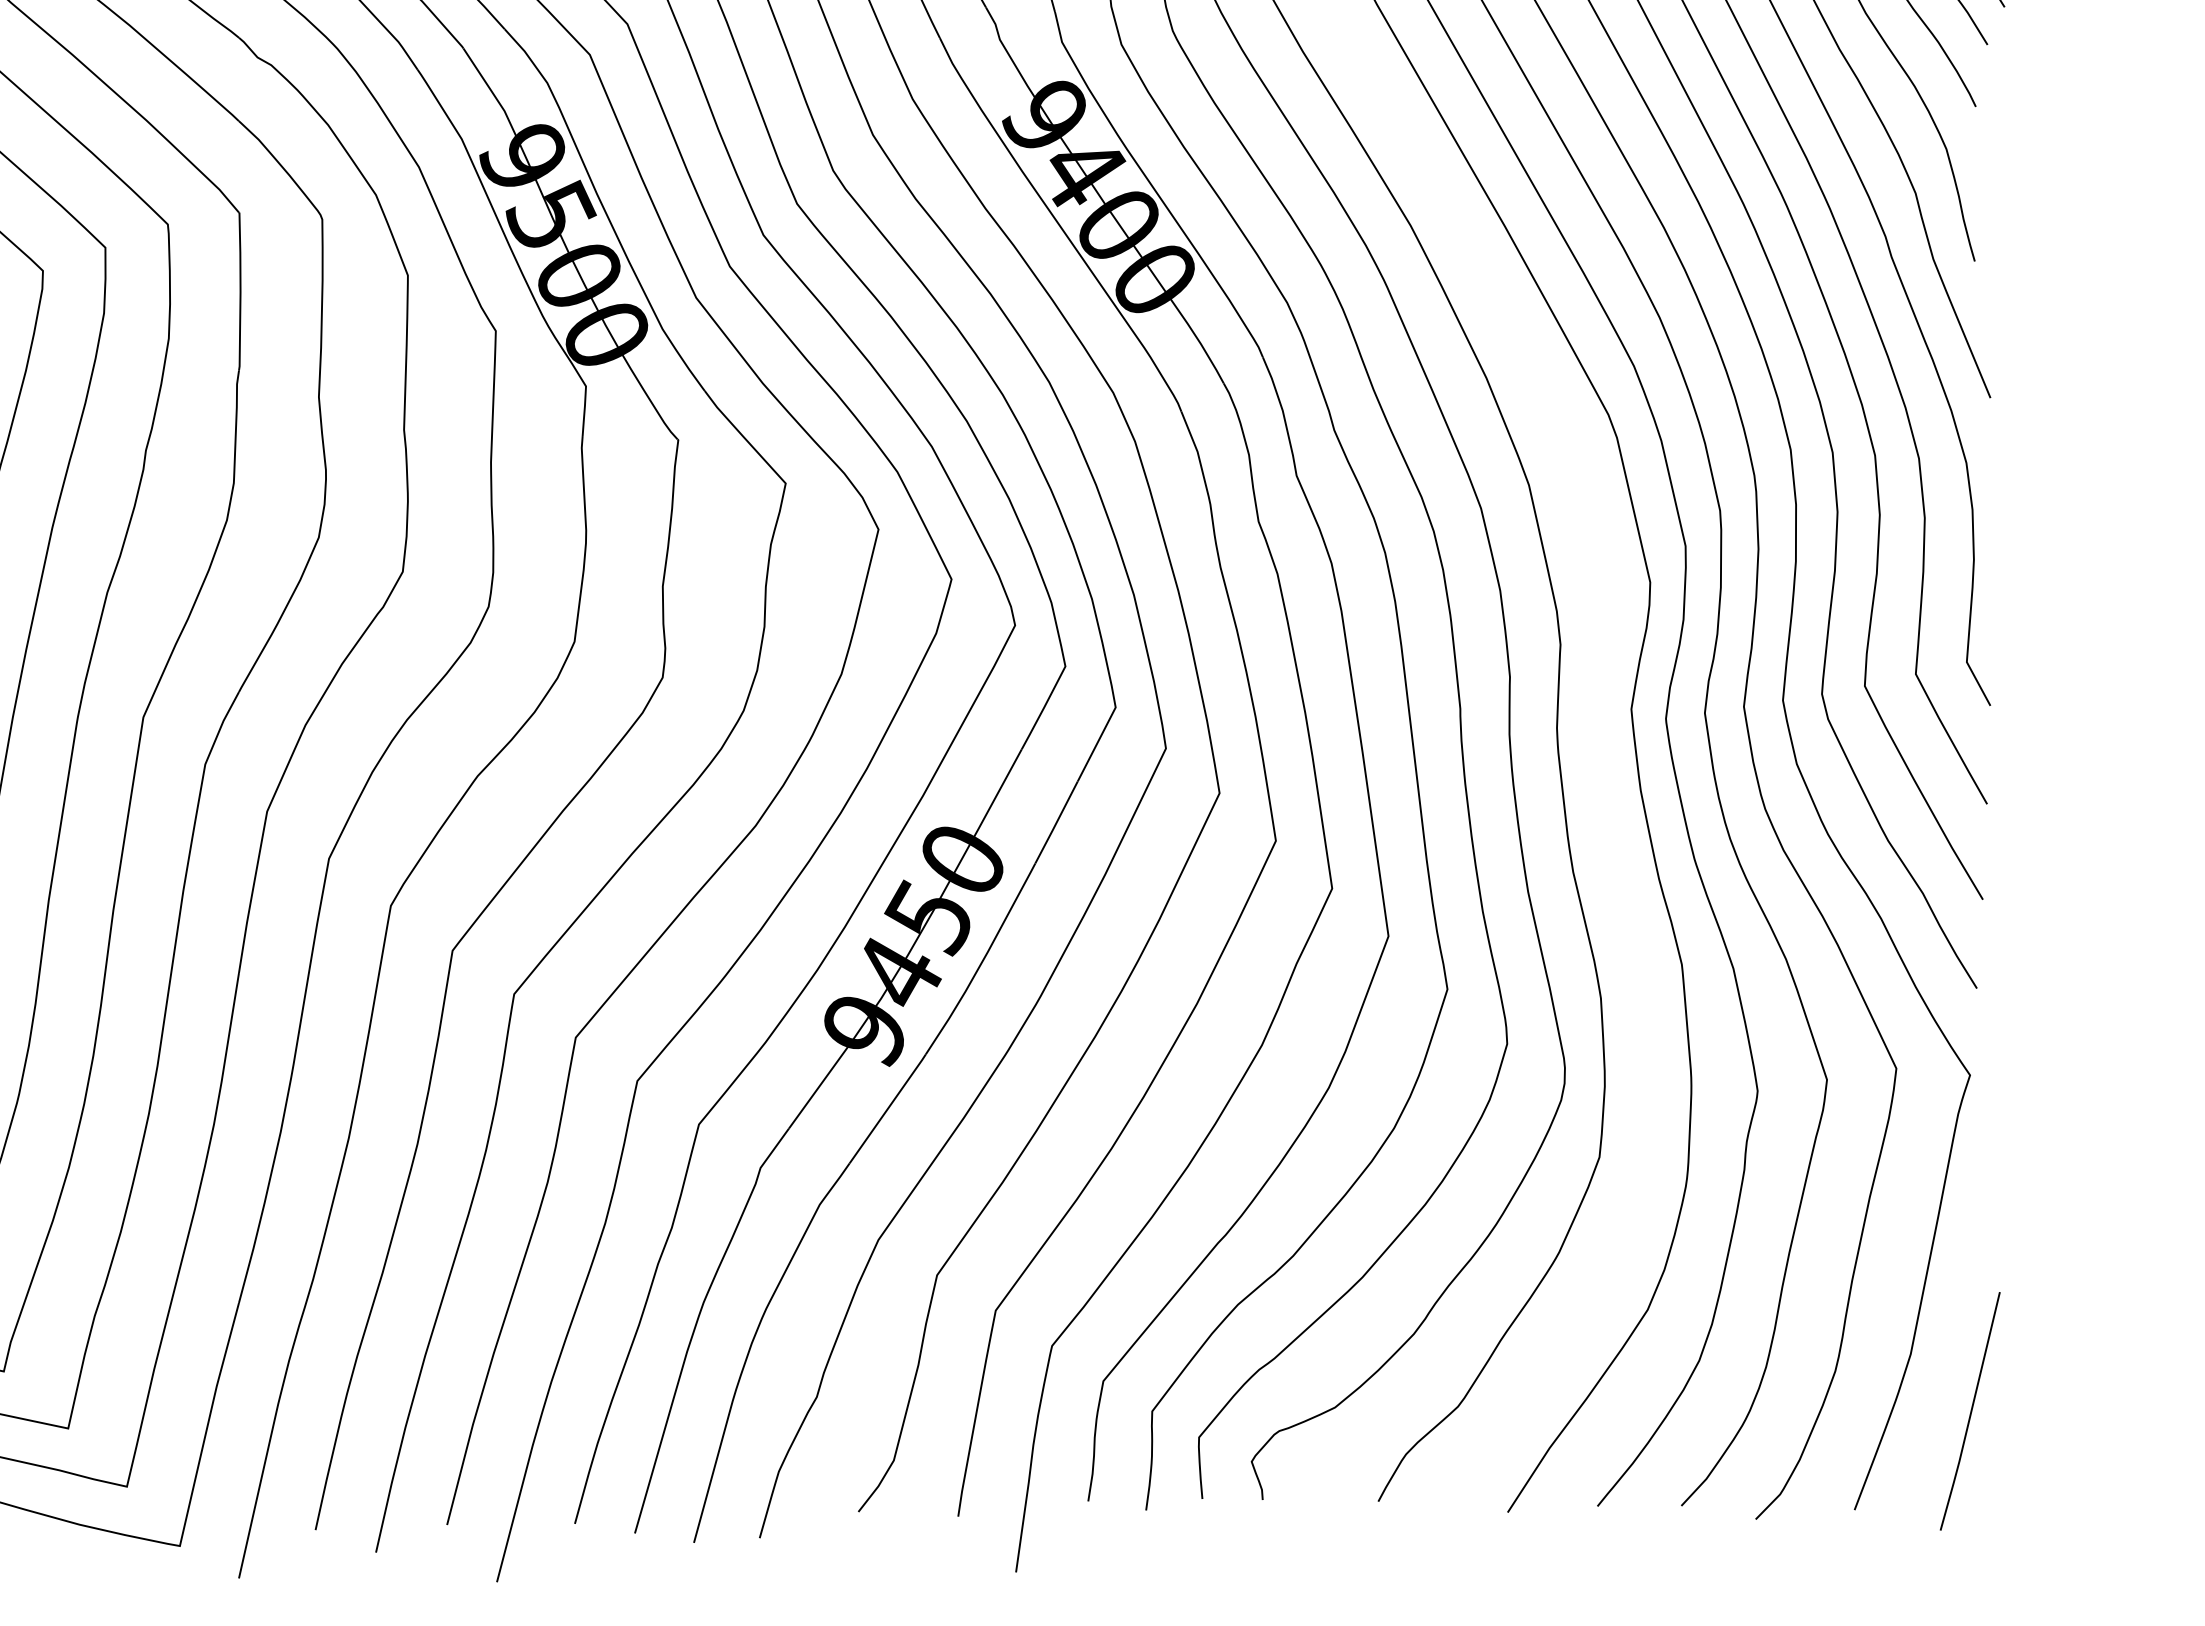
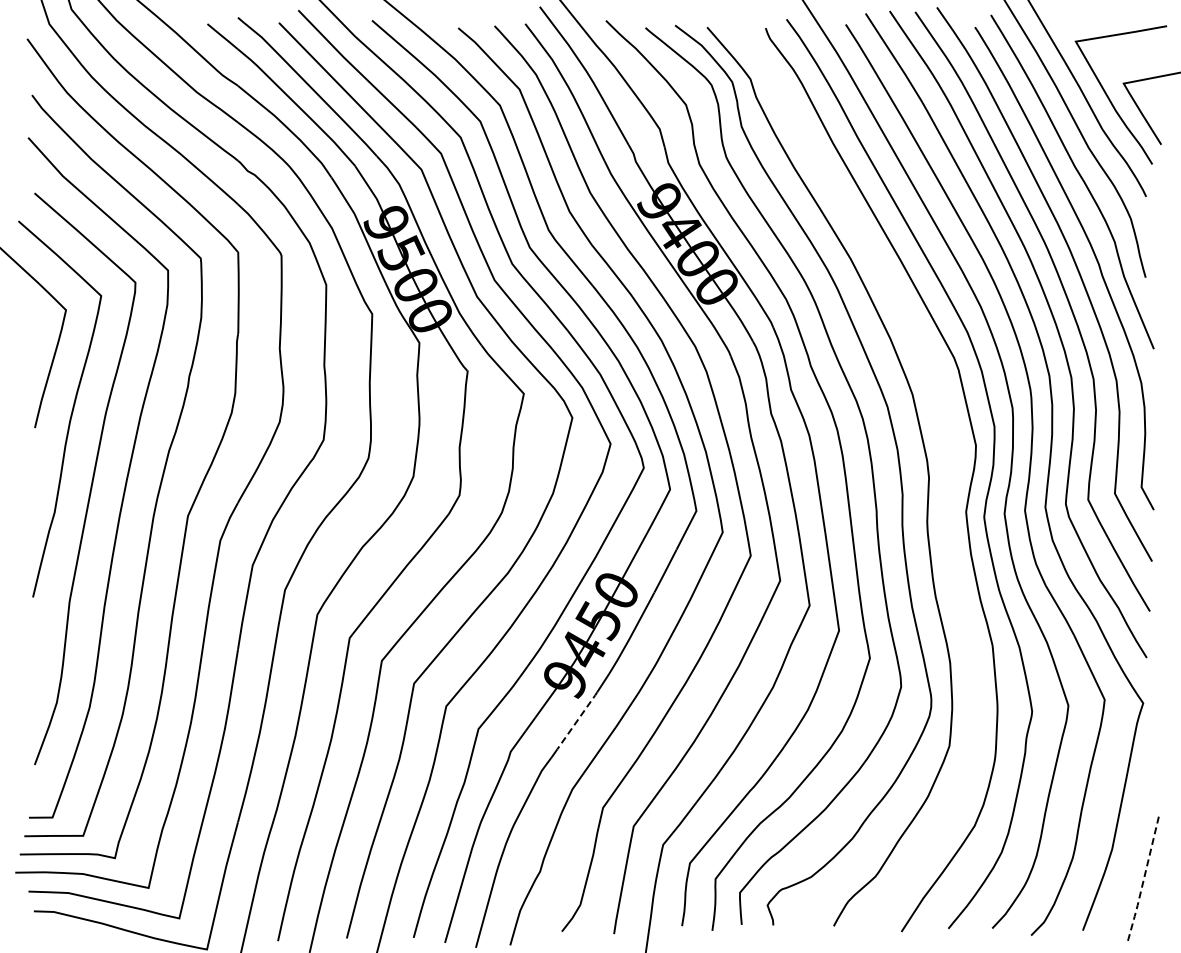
line: (888, 1108) -> (577, 720), solid -> dashed
line: (1970, 1416) -> (1143, 881), solid -> dashed

